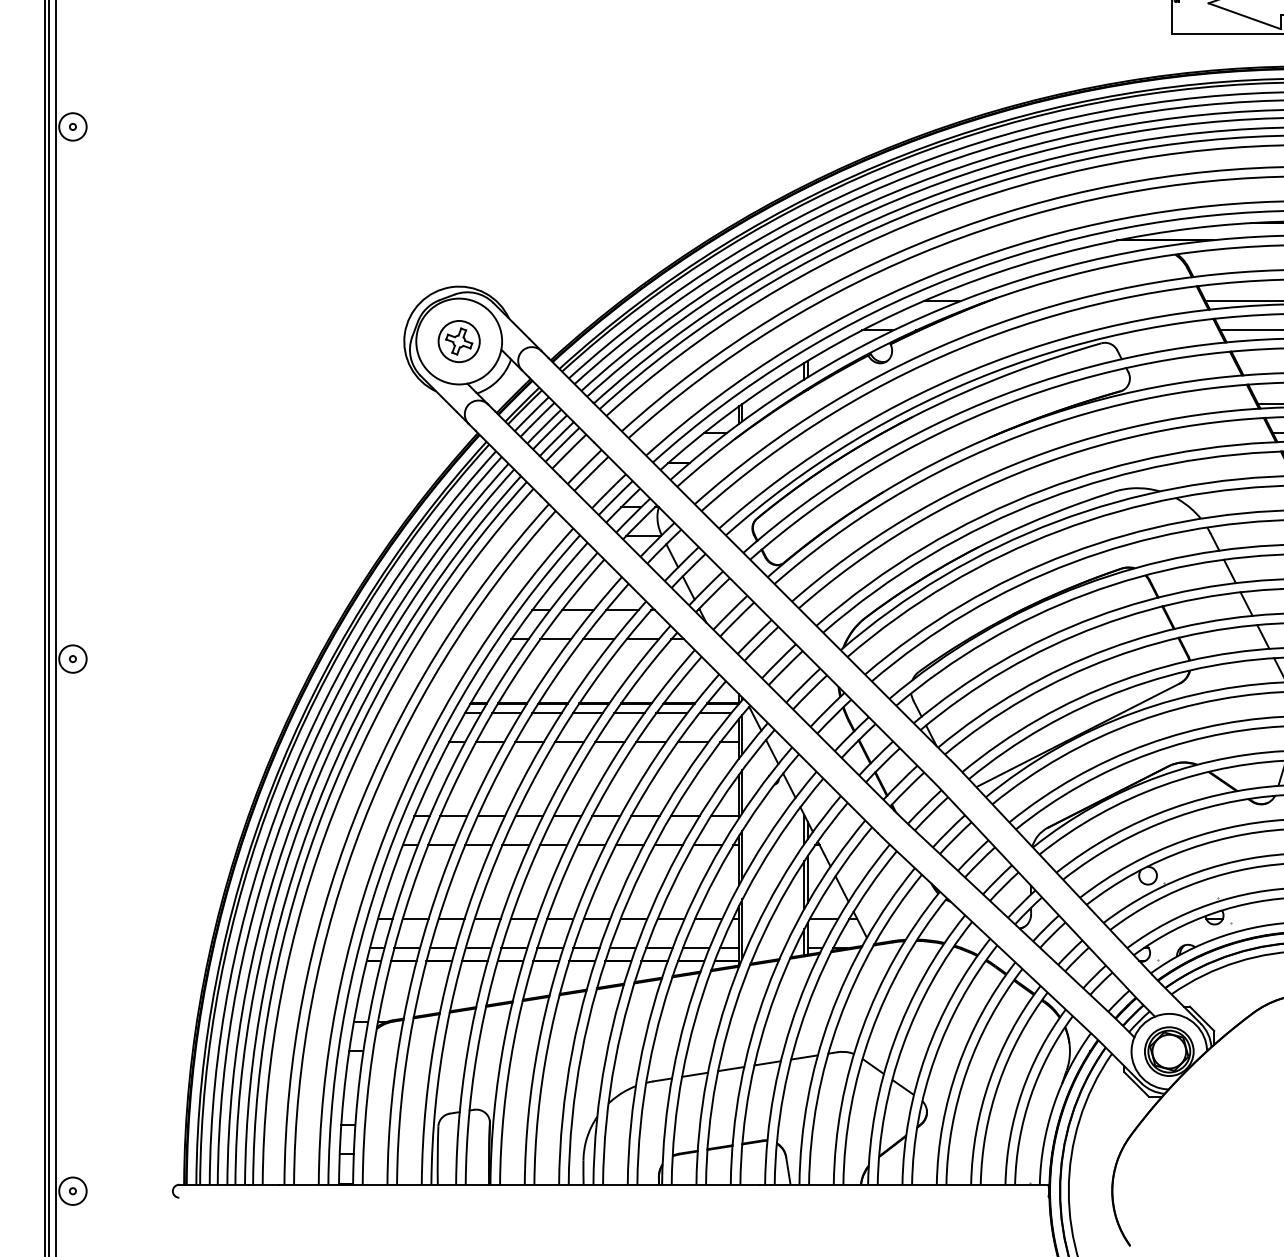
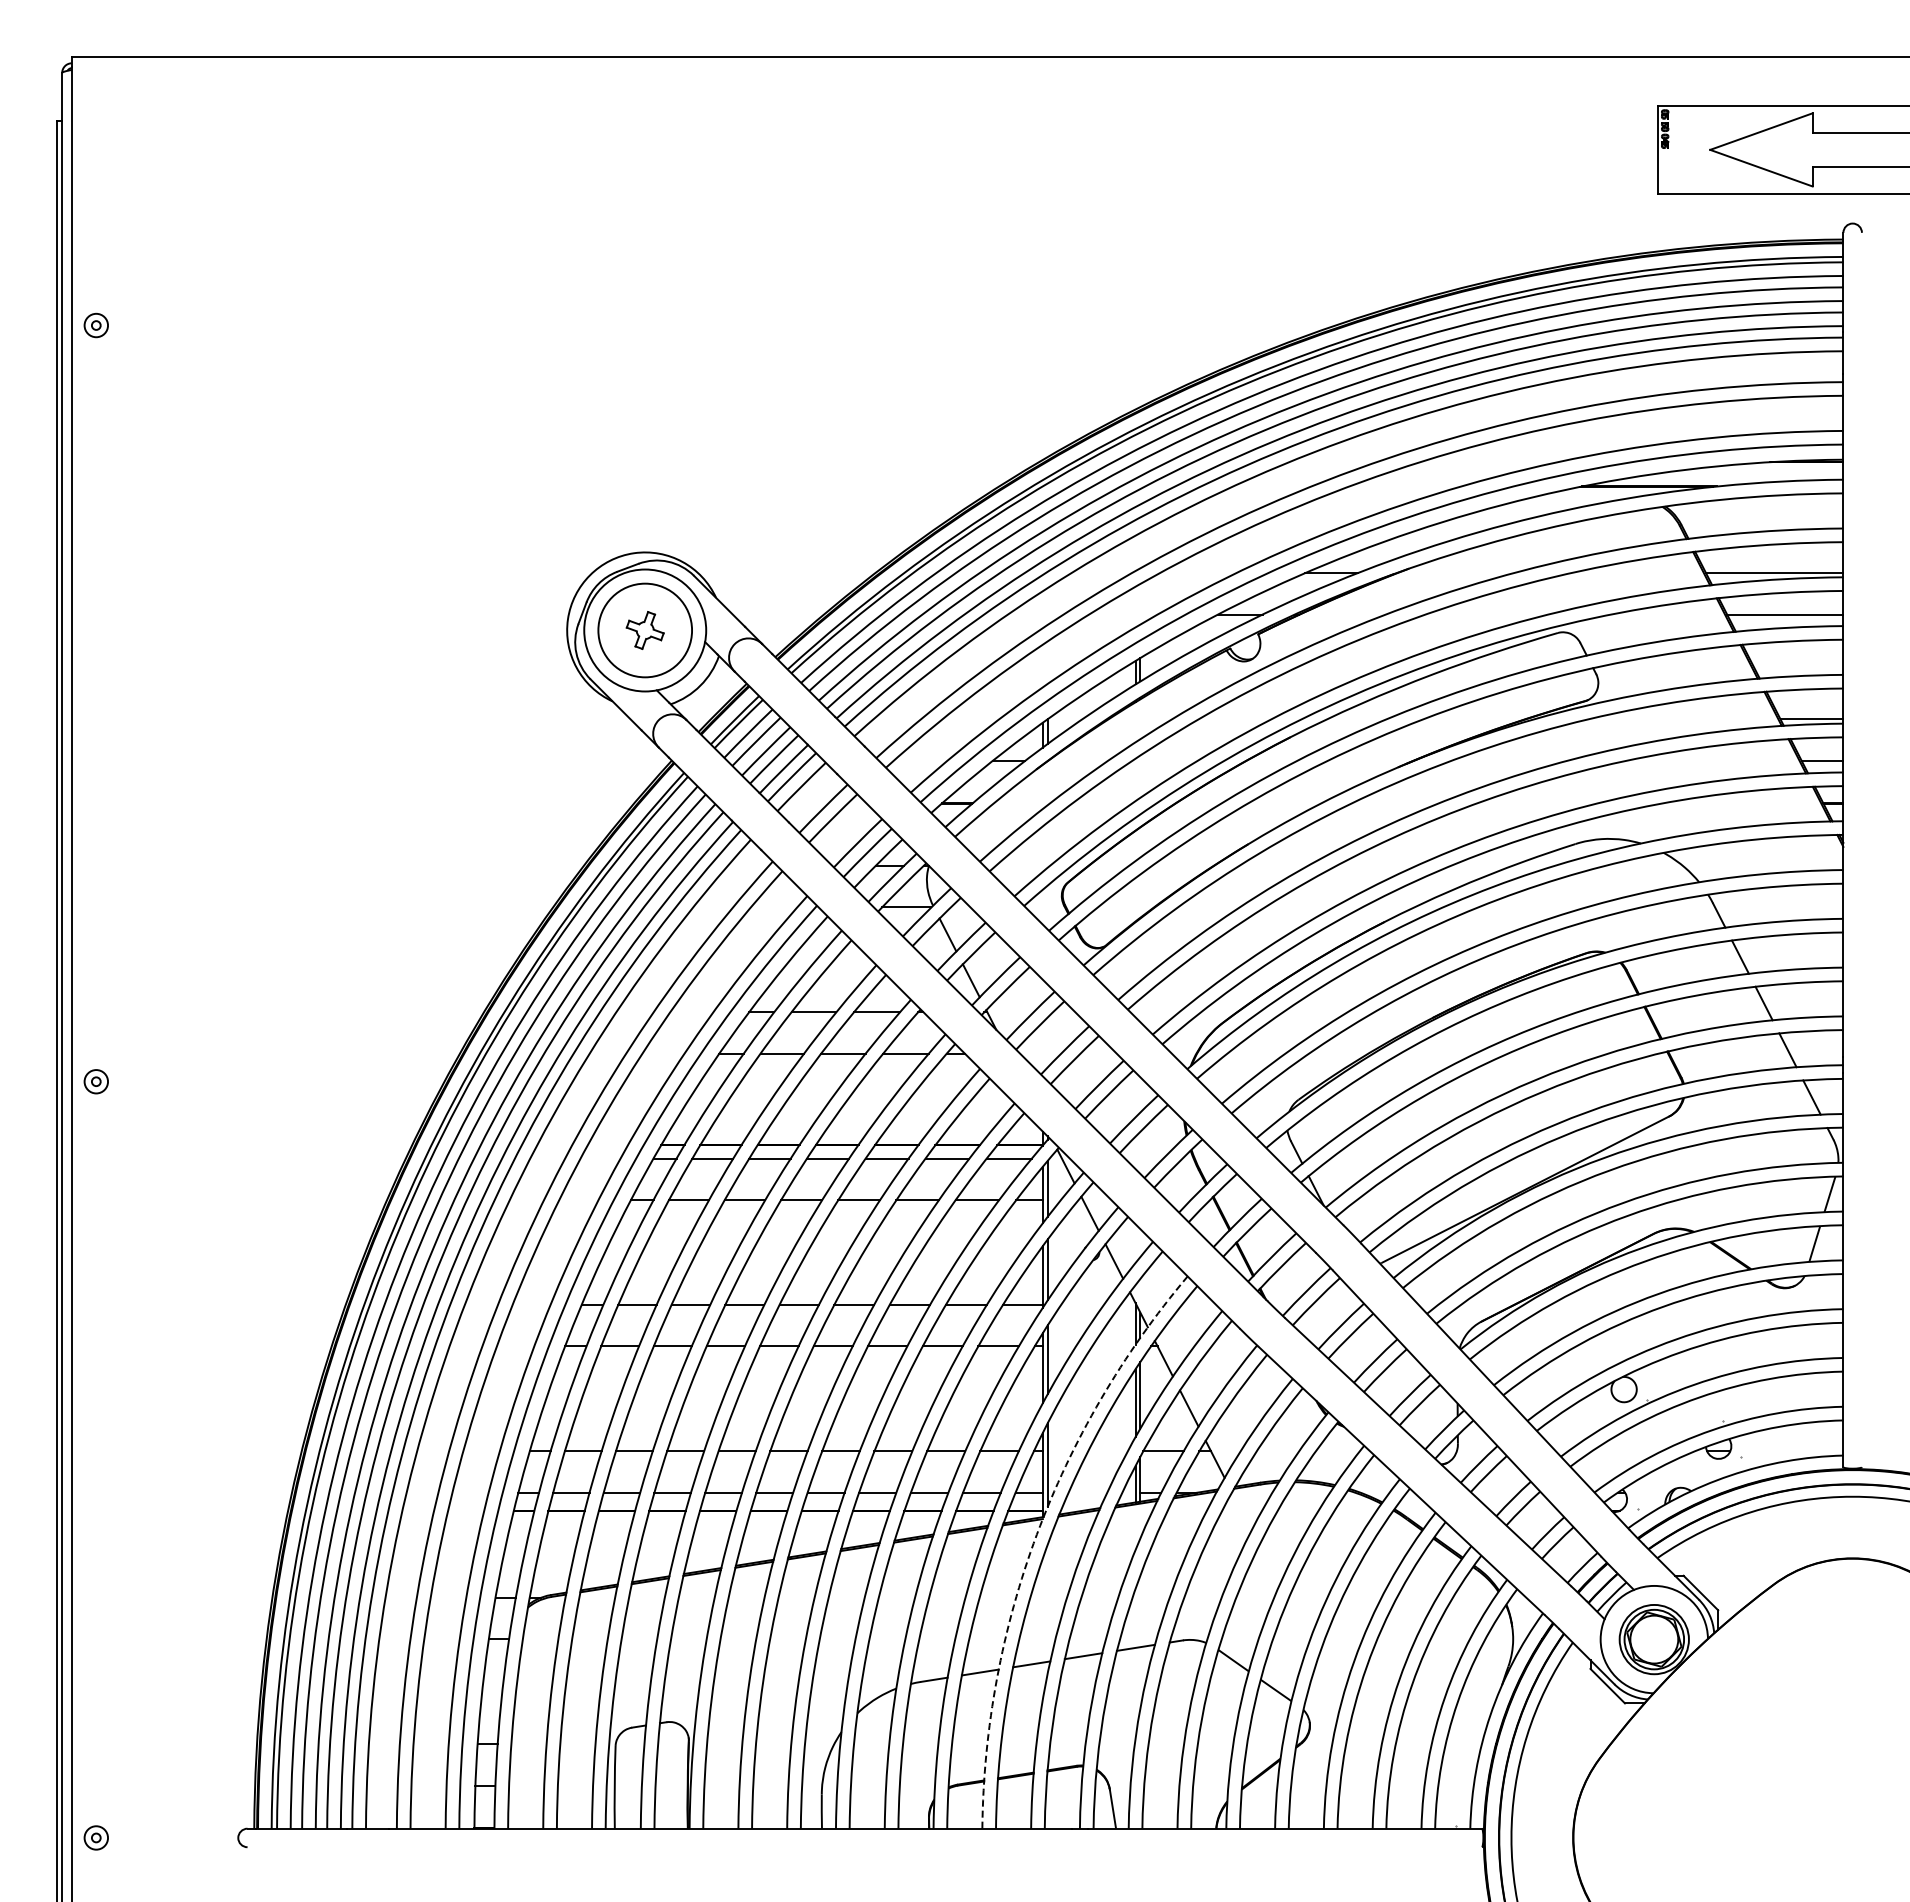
circle: (72, 126) -> (95, 325), size x0.6
circle: (458, 341) -> (644, 630), size x1.6
circle: (72, 658) -> (95, 1081), size x0.6
arc: (734, 977) -> (1036, 1534), solid -> dashed
circle: (72, 1190) -> (95, 1837), size x0.6

